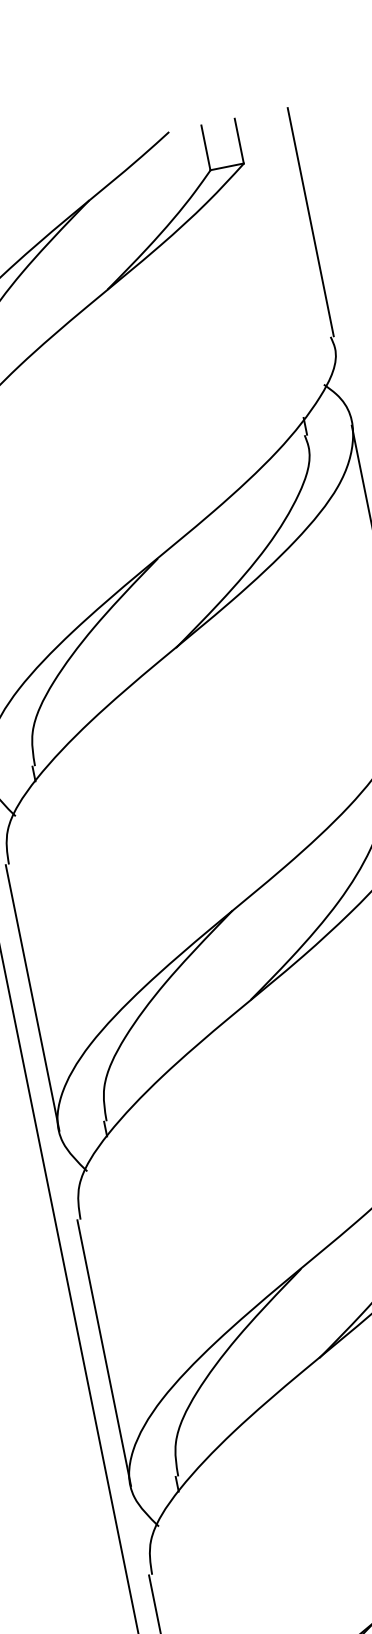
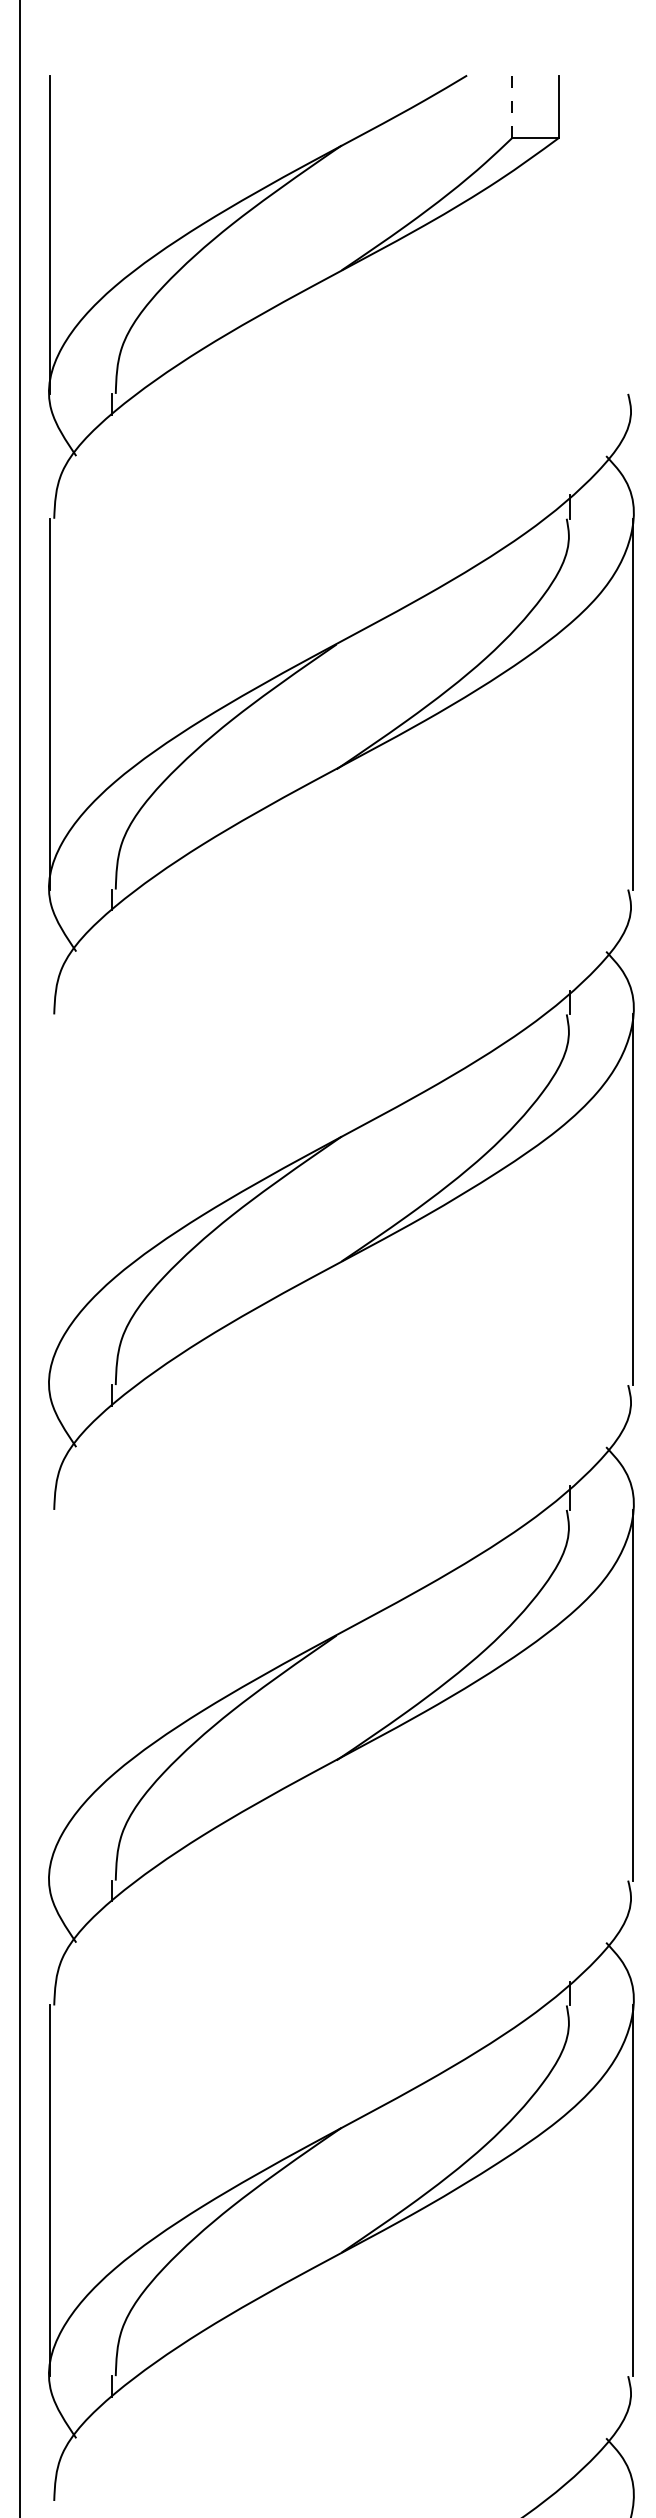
line: (206, 147) -> (512, 106), solid -> dashed
line: (310, 222) -> (632, 234), removed
line: (32, 997) -> (49, 1199), removed
line: (103, 1352) -> (49, 1694), removed

